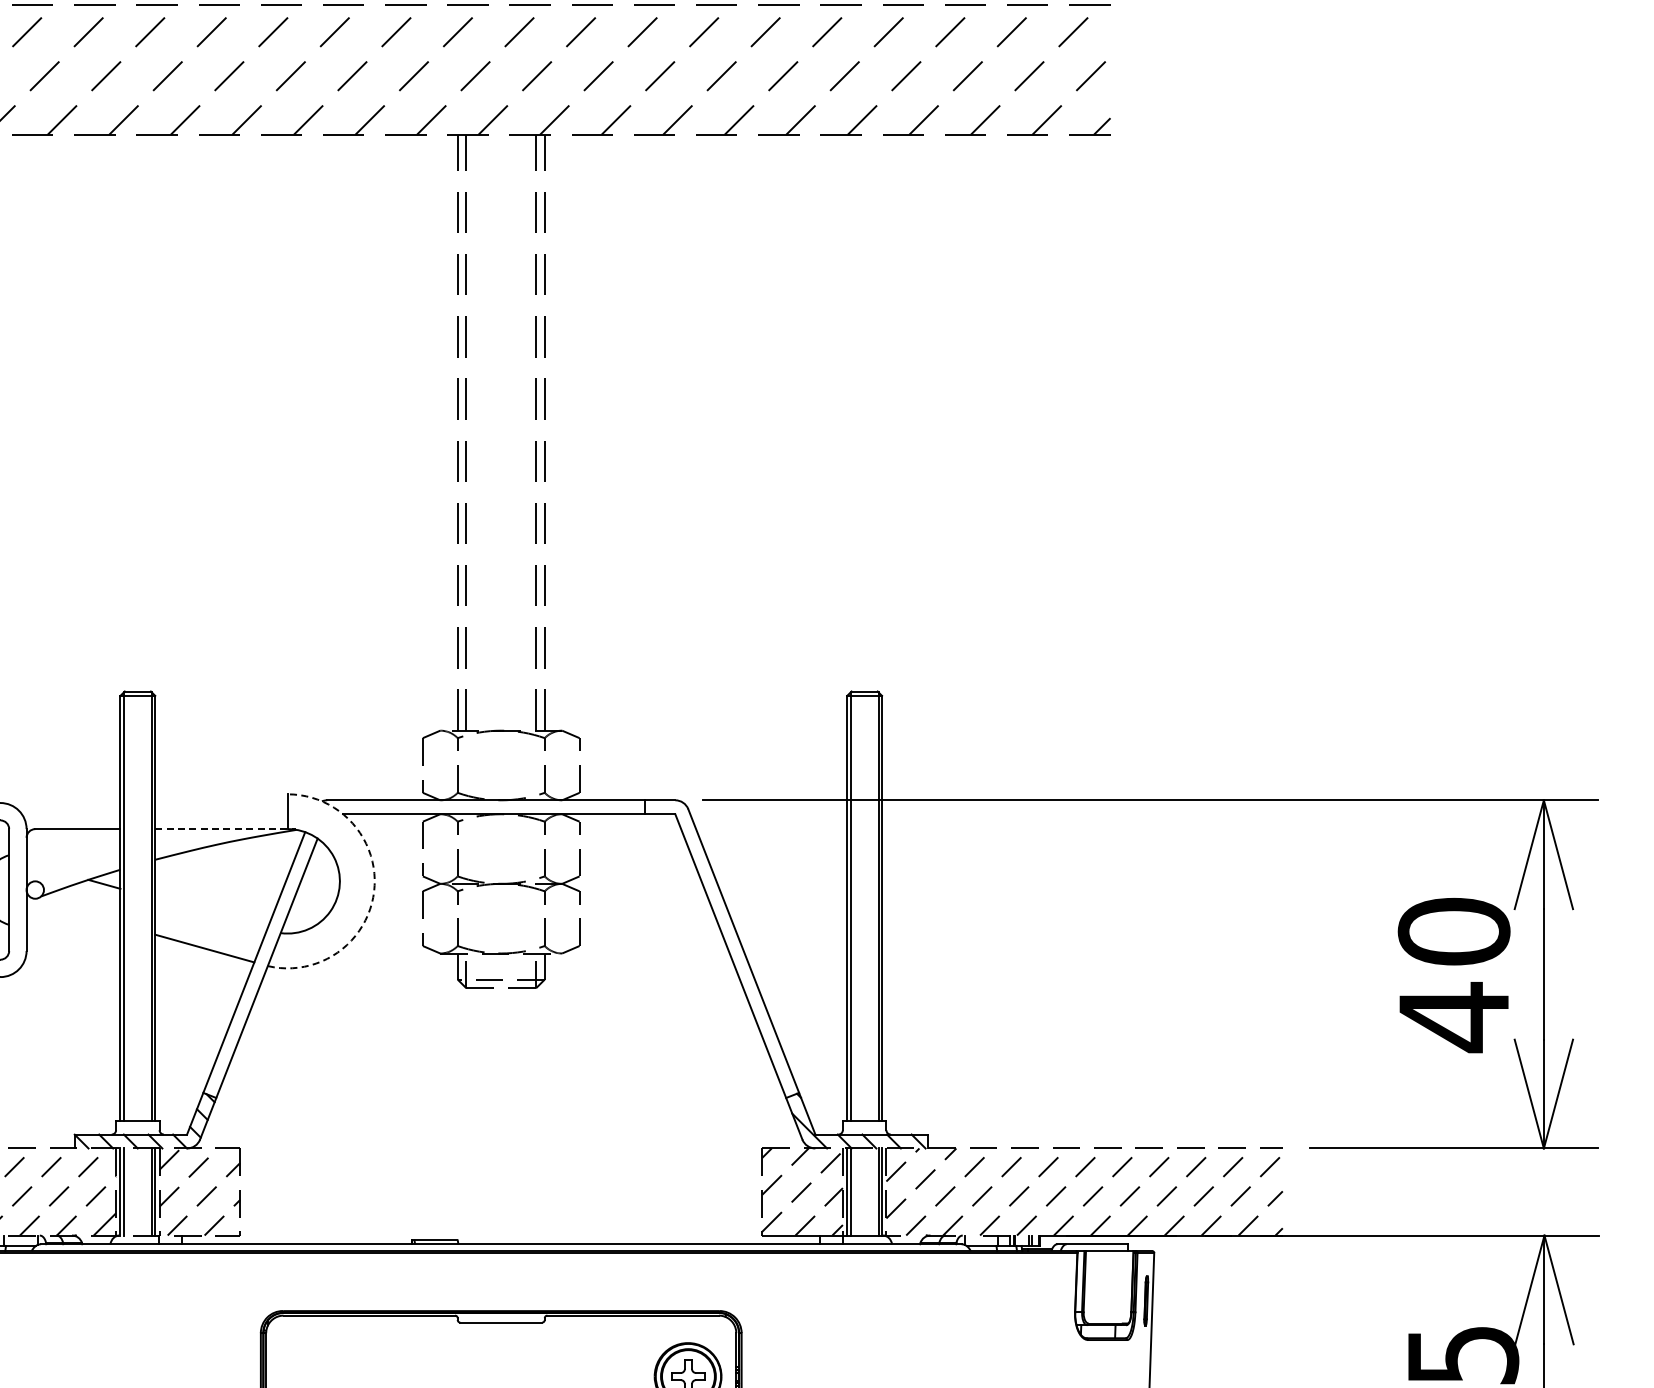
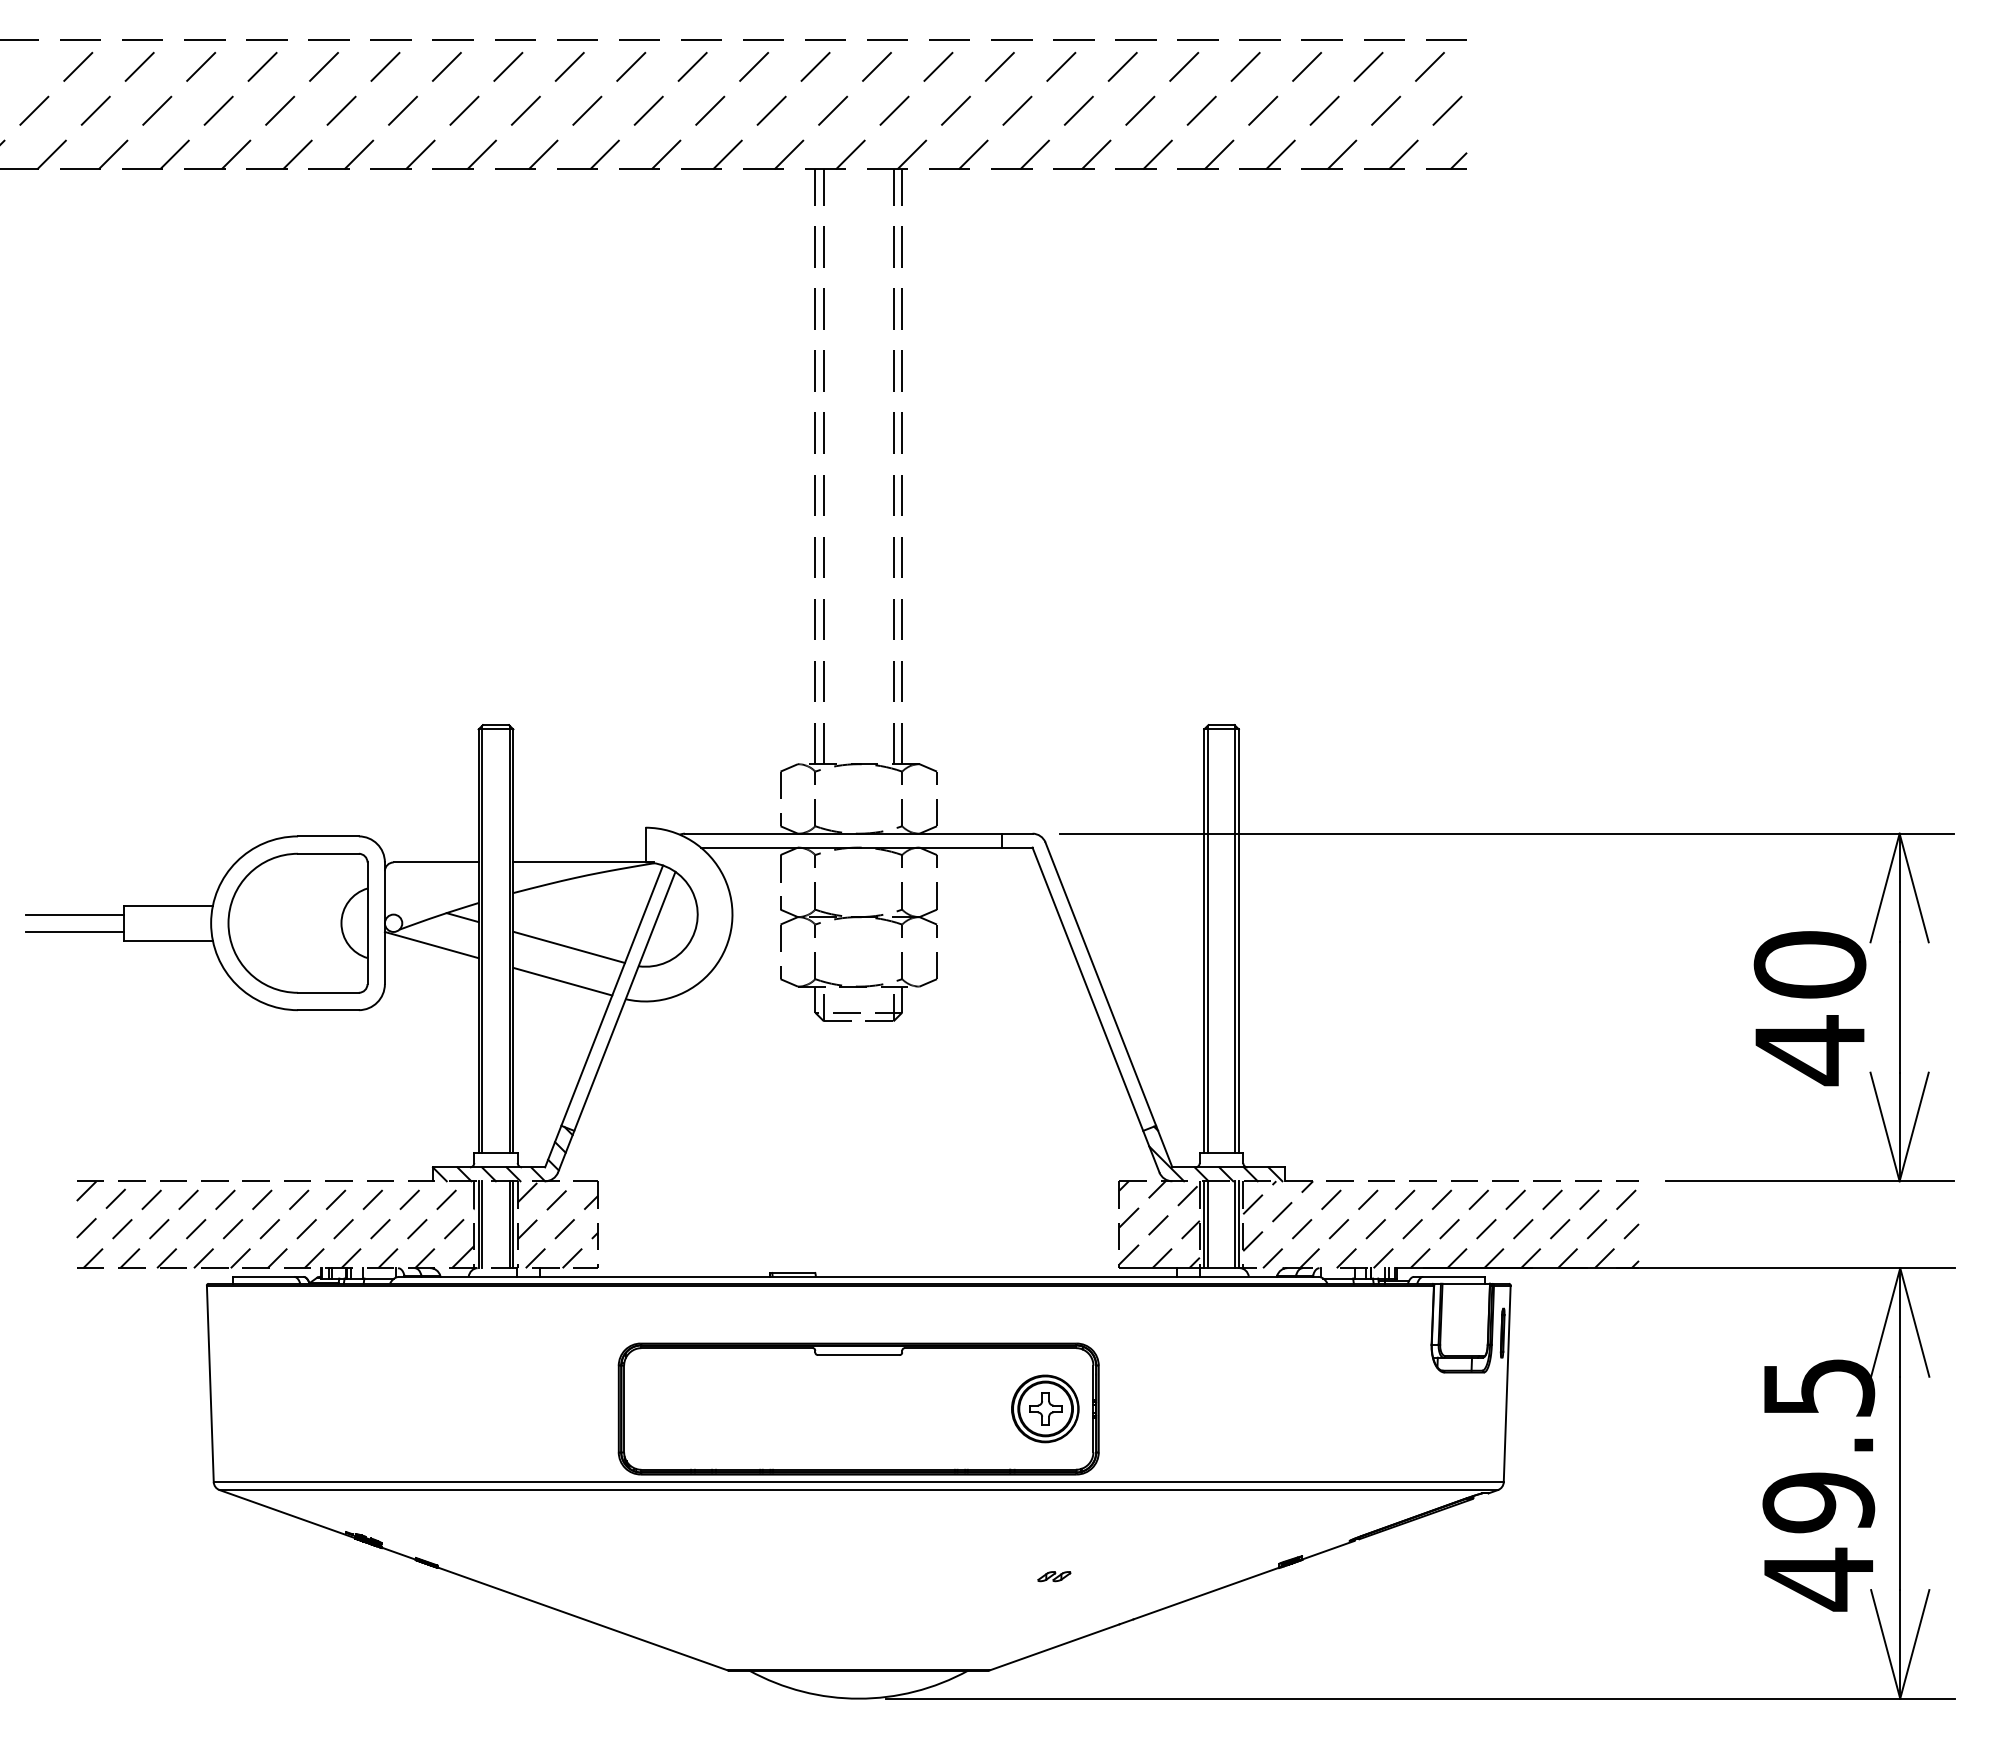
line: (226, 829) -> (584, 862), dashed -> solid
arc: (373, 891) -> (731, 924), dashed -> solid
line: (73, 911) -> (431, 944), added
line: (210, 913) -> (568, 946), added

